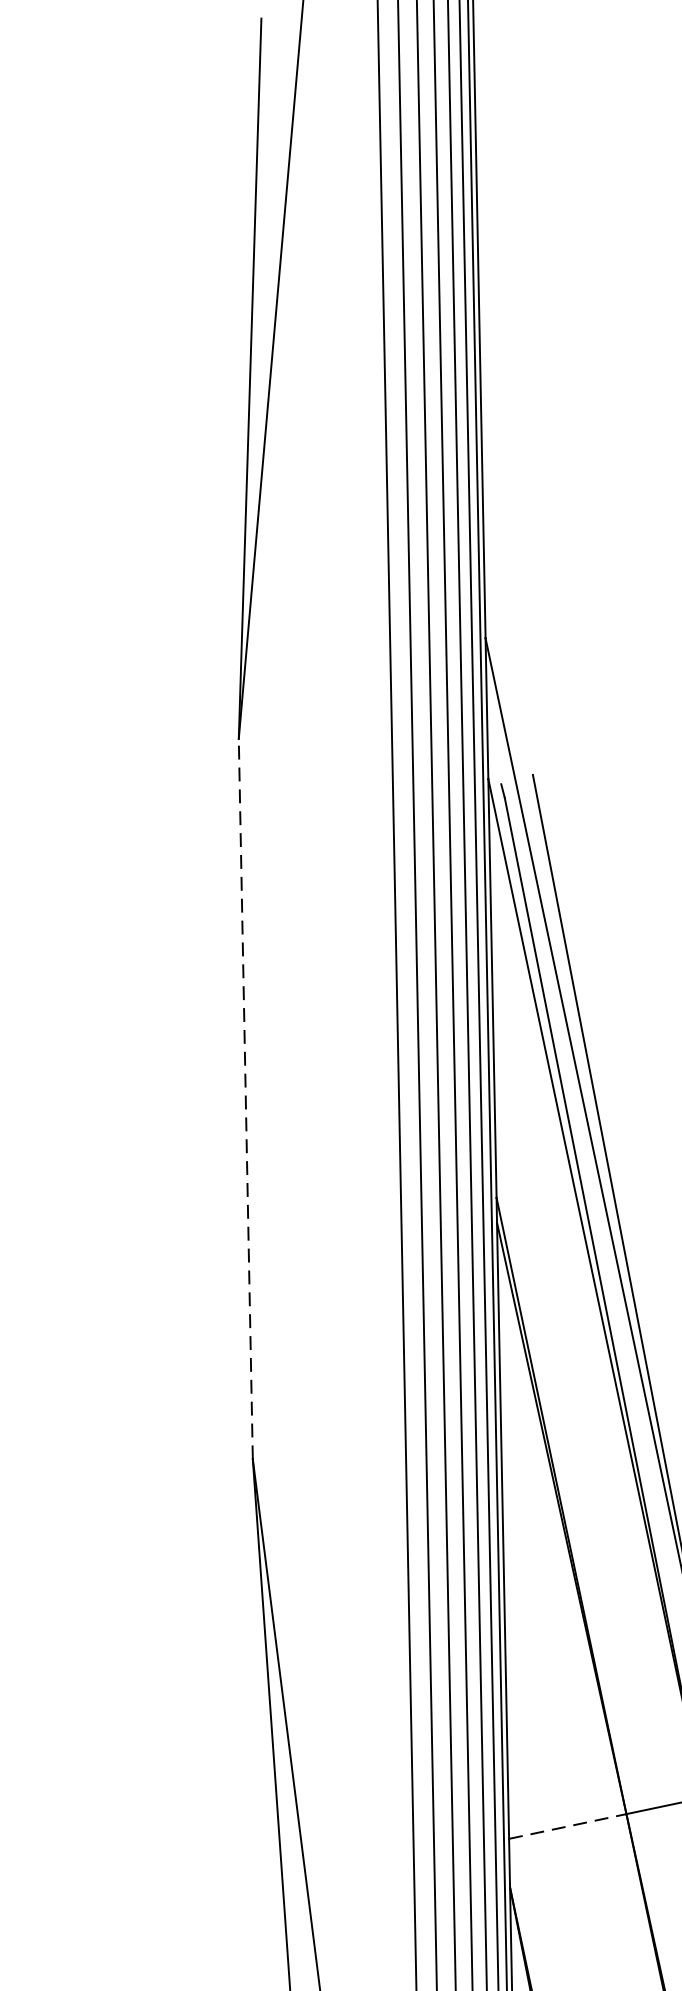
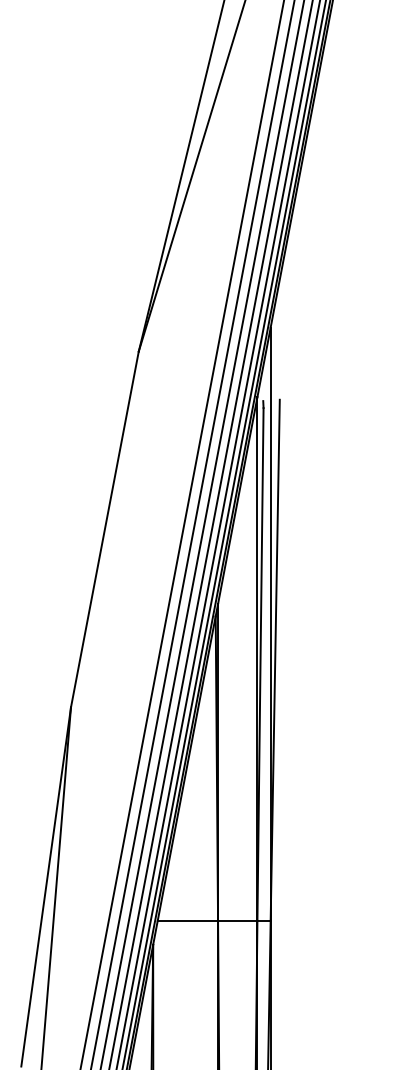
line: (245, 1099) -> (104, 529), dashed -> solid
line: (568, 1825) -> (188, 920), dashed -> solid

